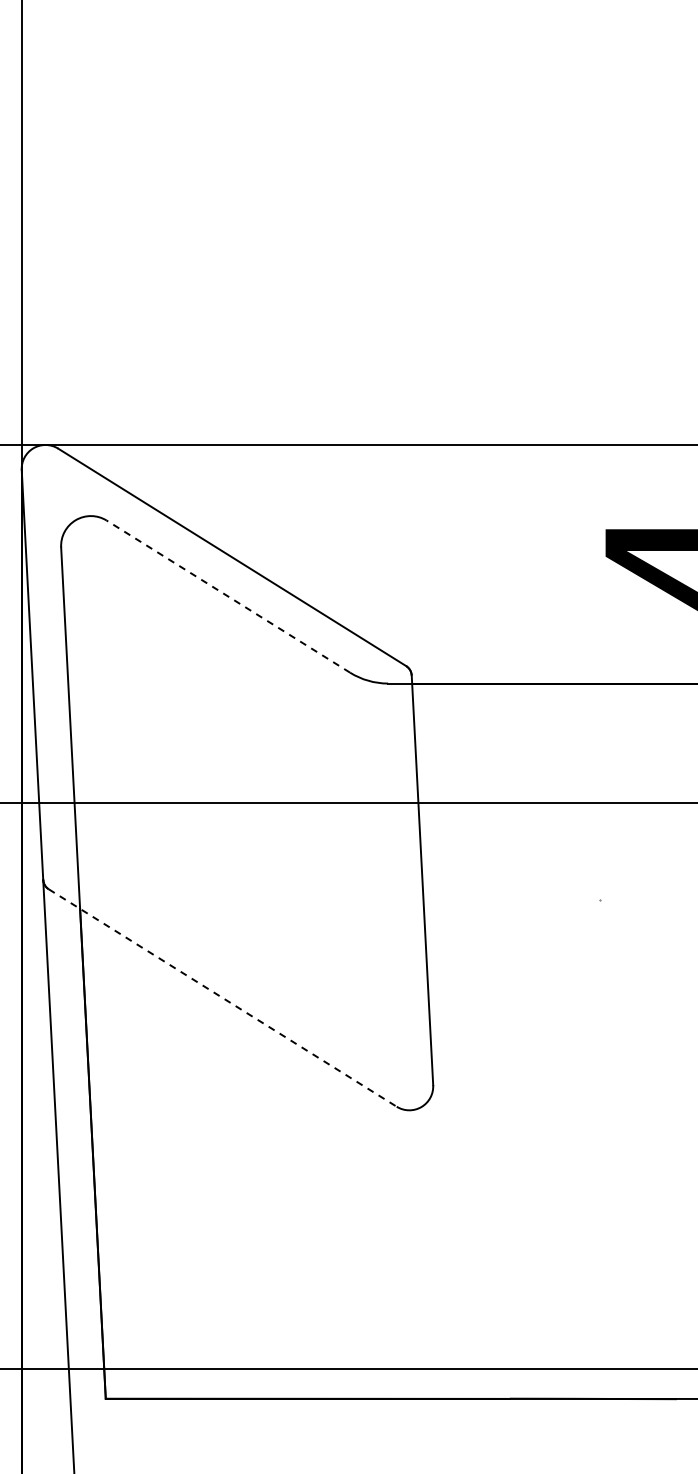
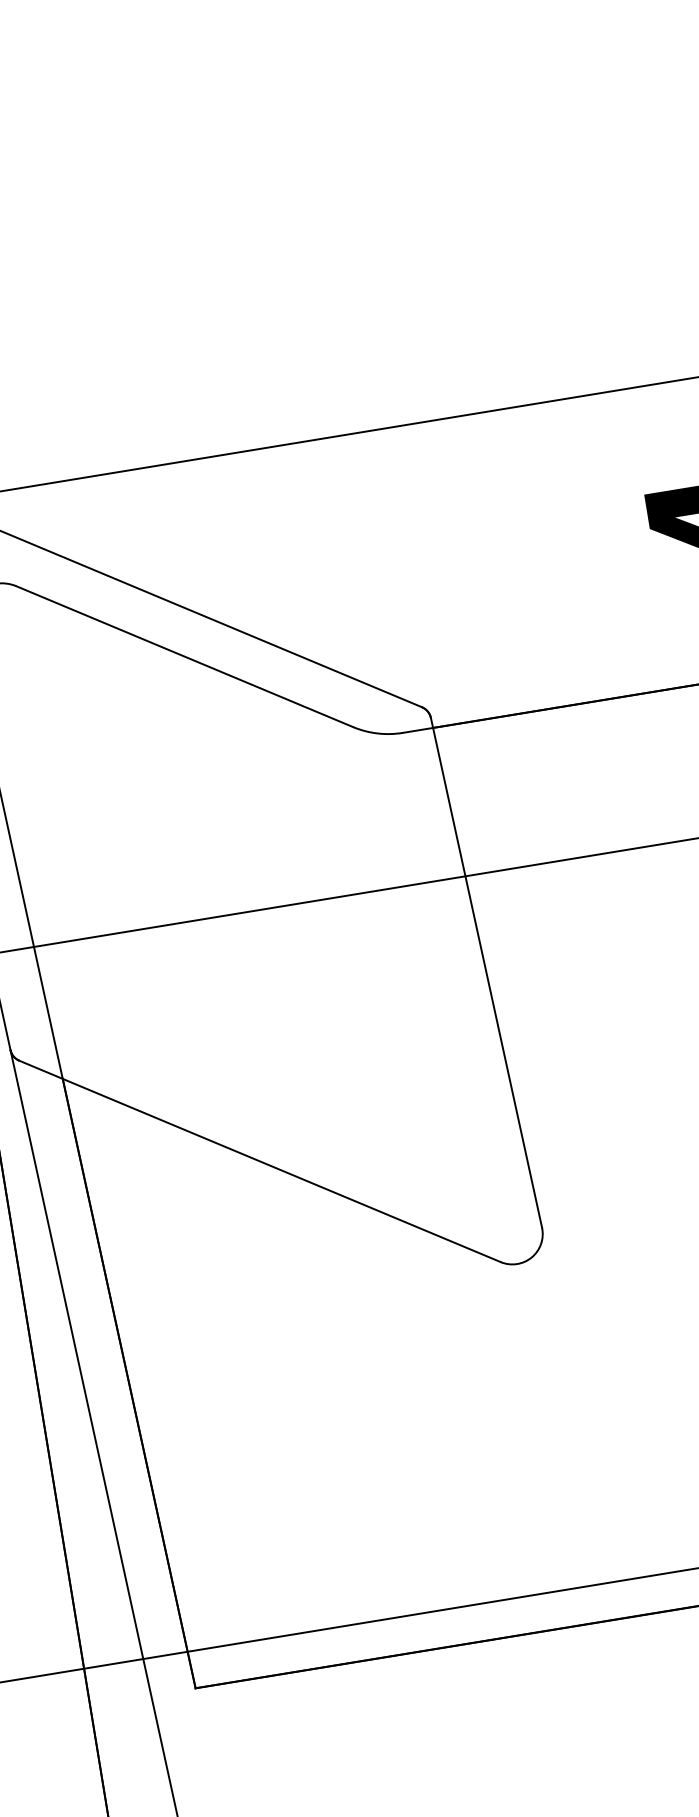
line: (228, 596) -> (184, 656), dashed -> solid
line: (223, 998) -> (261, 1161), dashed -> solid

